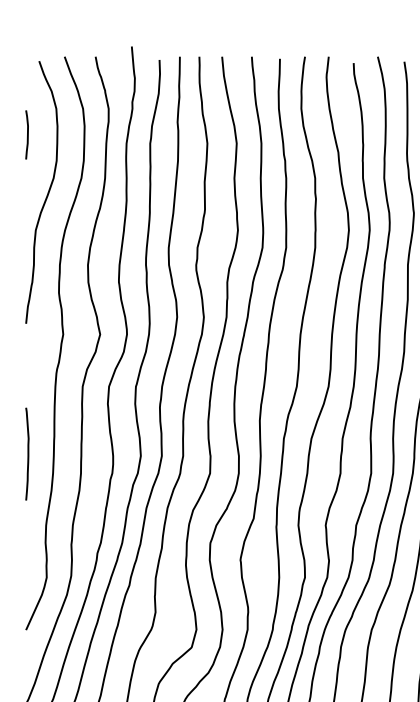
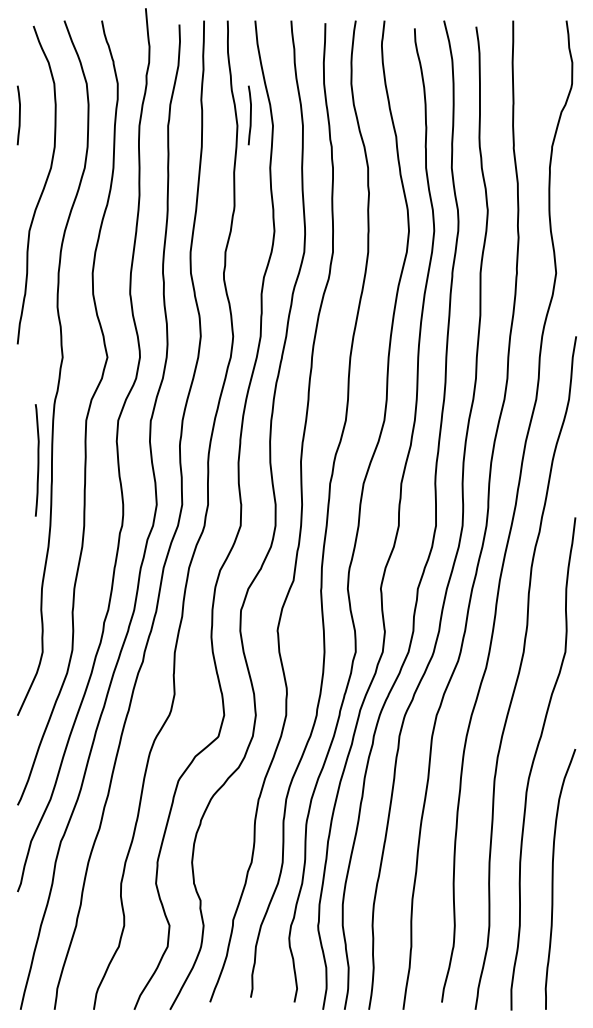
curve: (218, 134) -> (250, 115), added
curve: (27, 454) -> (37, 460), moved

